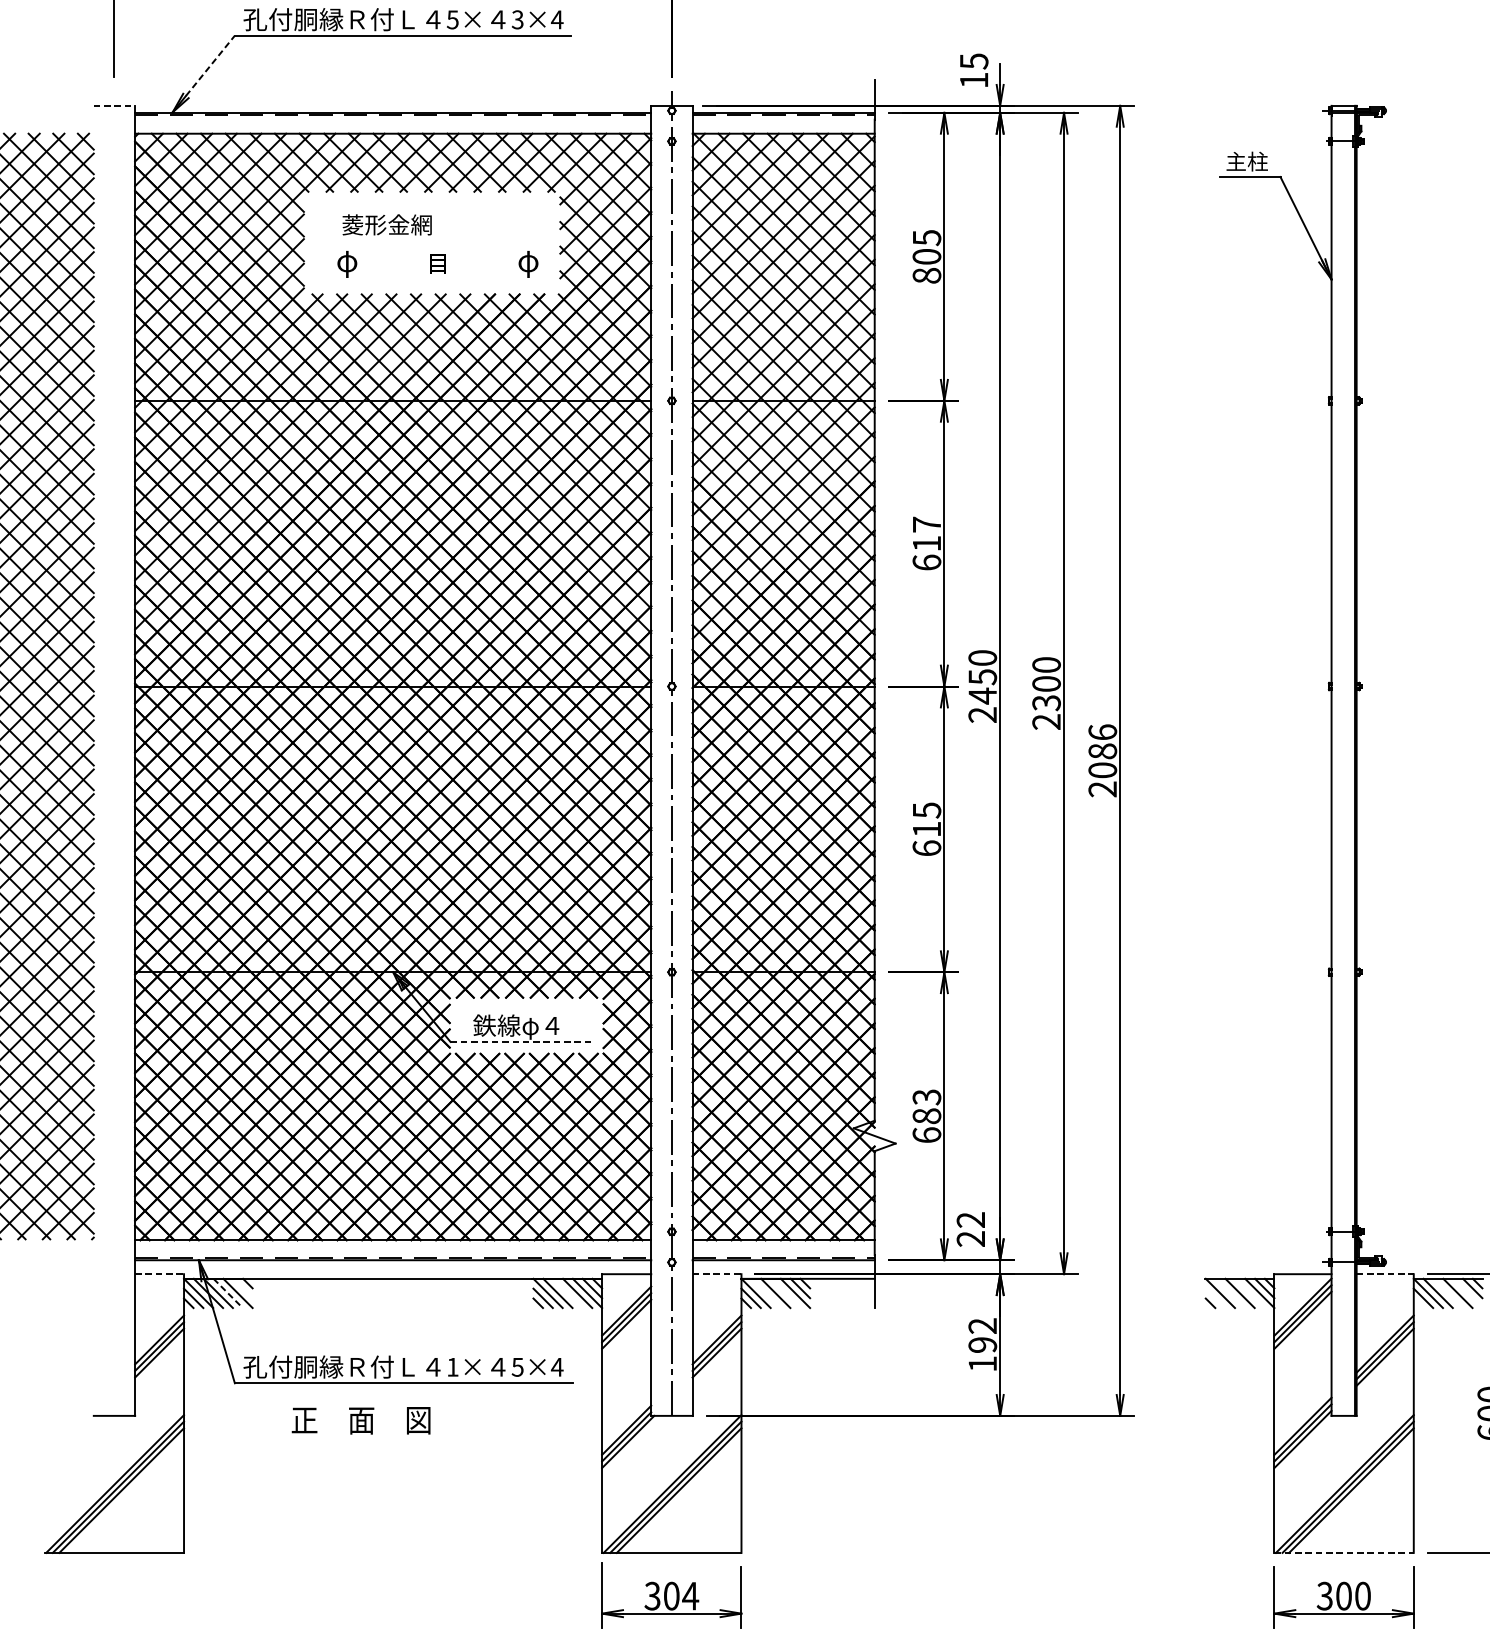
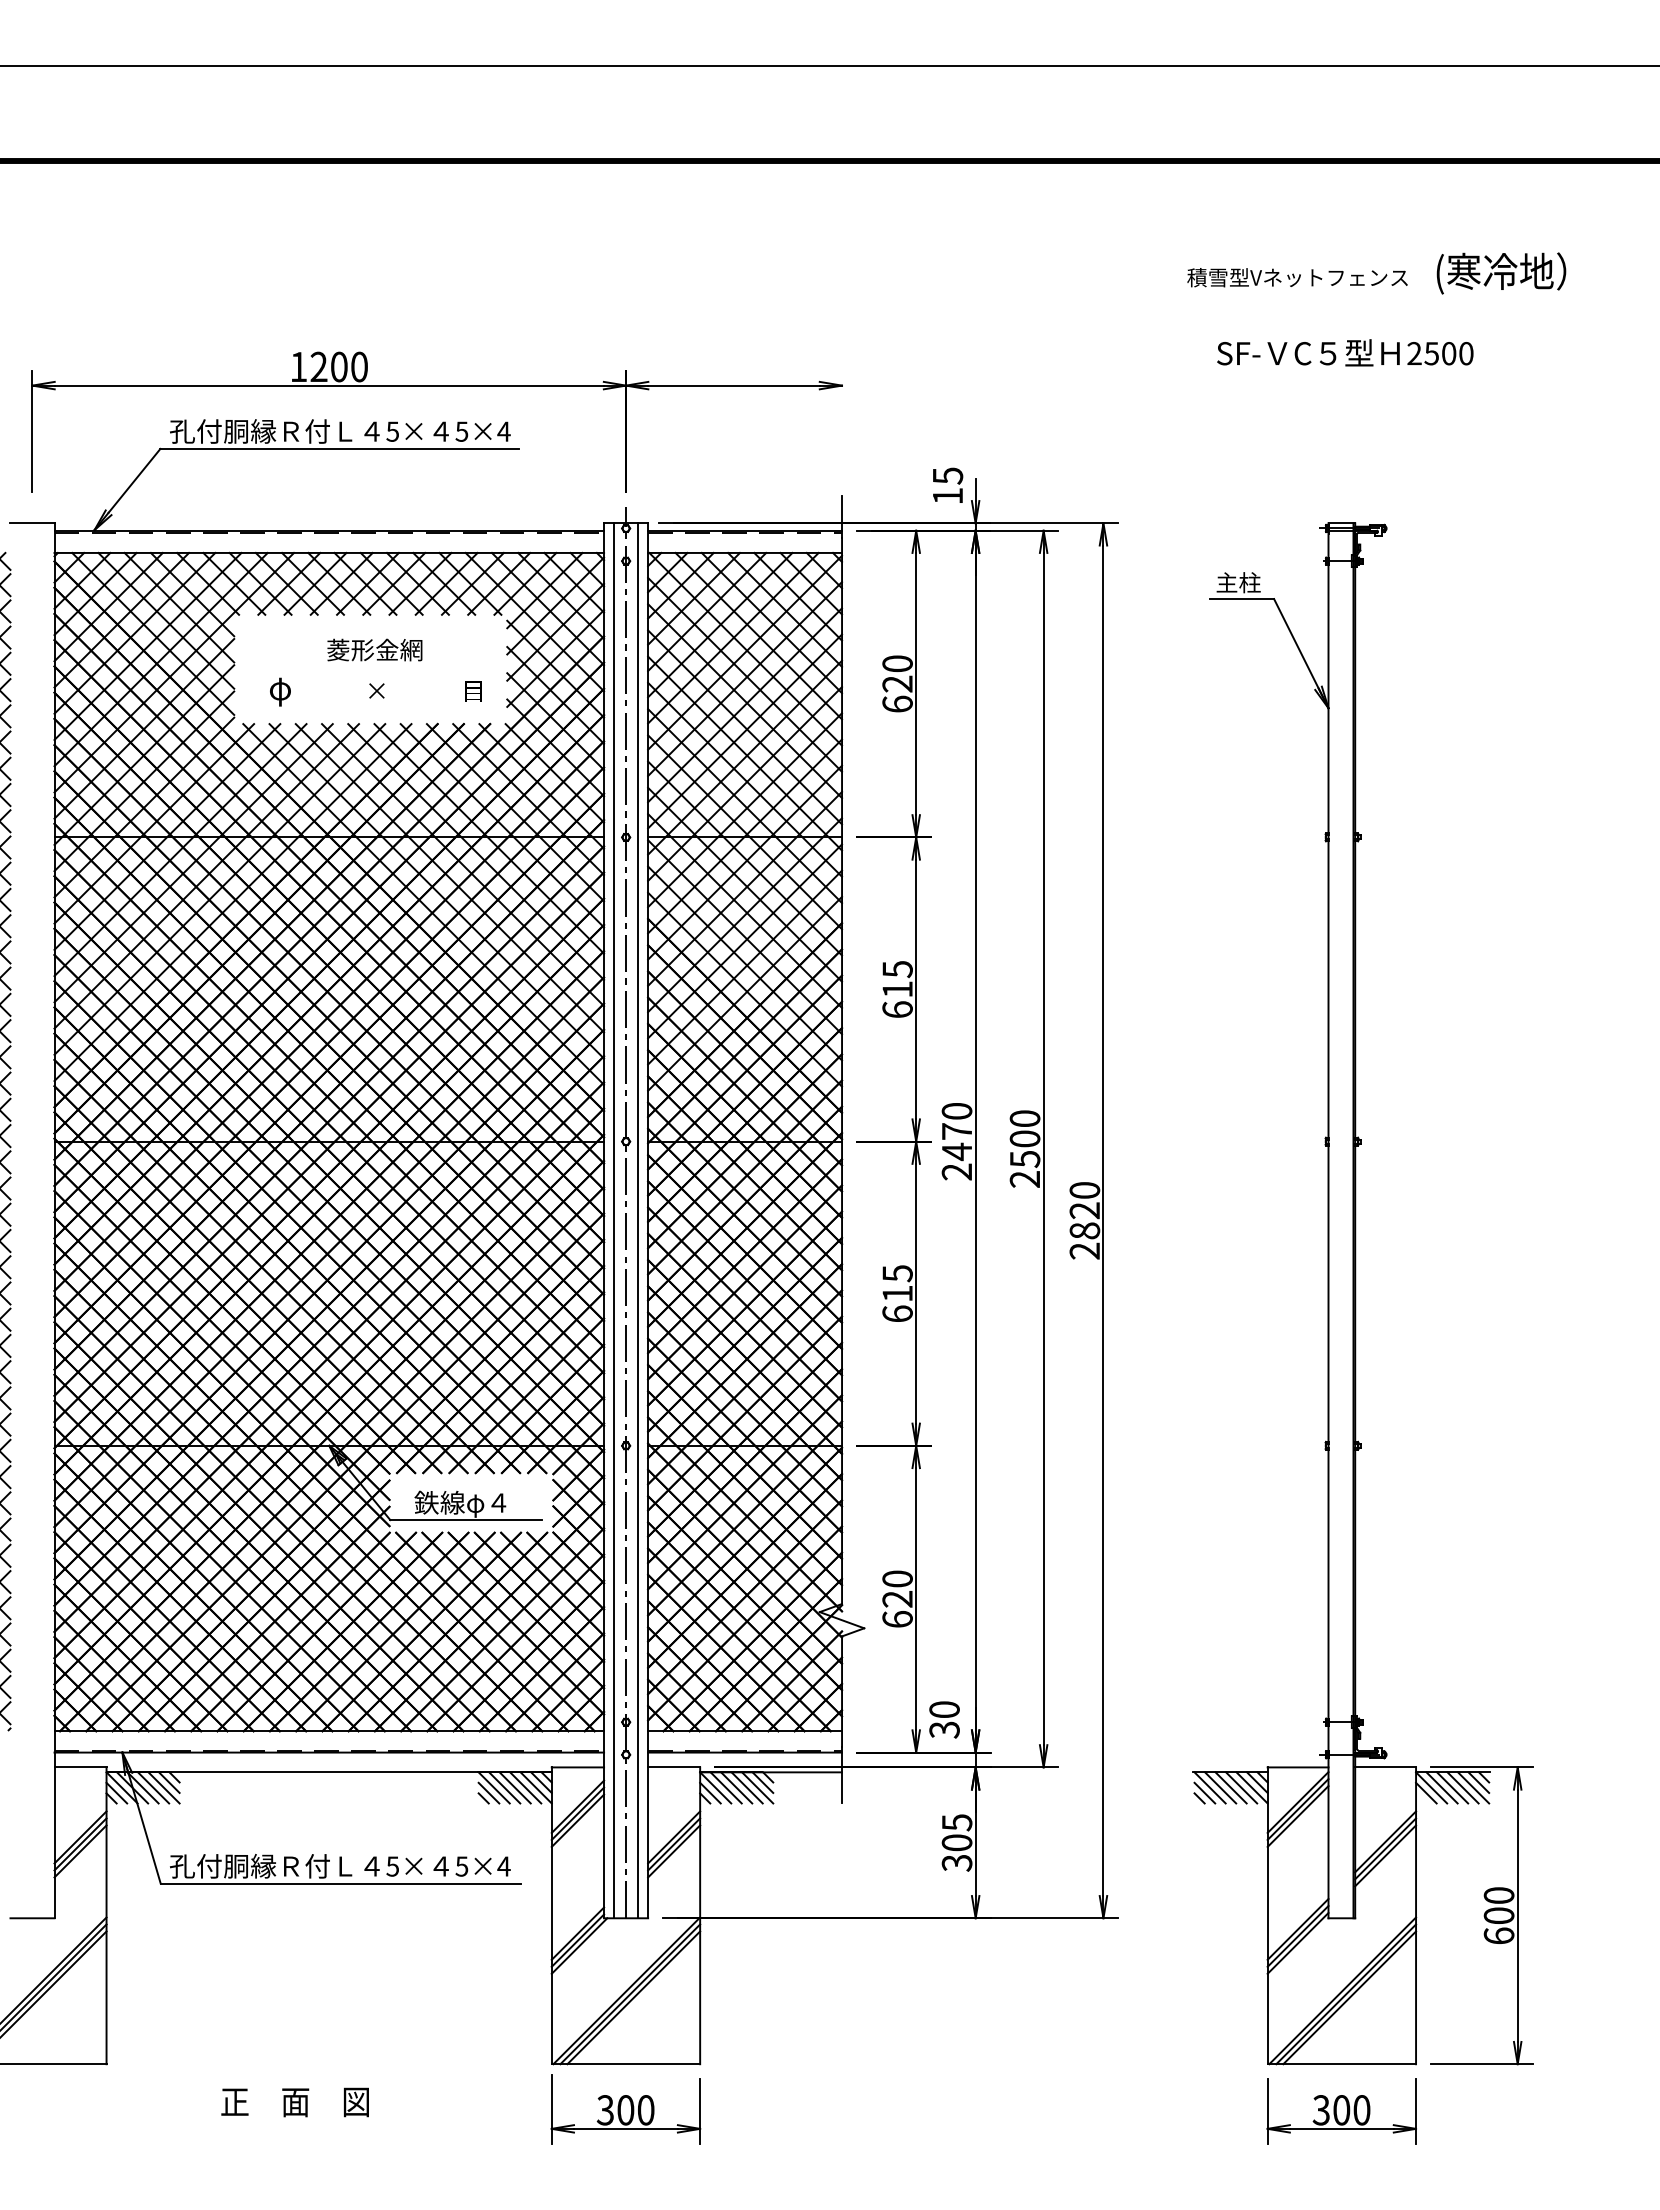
text: (518, 19) -> (462, 431), 3×4 -> 5×4
line: (210, 65) -> (134, 480), dashed -> solid
line: (114, 106) -> (32, 523), dashed -> solid
text: (386, 224) -> (374, 649), moved
text: (926, 256) -> (897, 683), 805 -> 620
text: (437, 263) -> (376, 691), 目 -> ×
text: (527, 263) -> (472, 691), φ -> 目
text: (926, 524) -> (897, 969), 617 -> 615
text: (983, 677) -> (957, 1131), 2450 -> 2470
text: (1046, 703) -> (1024, 1159), 2300 -> 2500
text: (1102, 751) -> (1084, 1210), 2086 -> 2820
line: (660, 760) -> (613, 1220), added
line: (683, 760) -> (638, 1220), added
line: (522, 1042) -> (466, 1520), dashed -> solid
text: (926, 1106) -> (897, 1588), 683 -> 620
text: (970, 1229) -> (944, 1719), 22 -> 30
line: (160, 1274) -> (81, 1767), dashed -> solid
line: (717, 1274) -> (674, 1767), dashed -> solid
line: (1386, 1274) -> (1386, 1767), dashed -> solid
line: (243, 1288) -> (169, 1782), added
line: (228, 1293) -> (153, 1787), dashed -> solid
line: (567, 1293) -> (514, 1787), added
line: (765, 1293) -> (725, 1787), added
line: (785, 1293) -> (746, 1787), added
line: (1230, 1293) -> (1220, 1787), added
line: (1249, 1293) -> (1241, 1787), added
line: (1448, 1293) -> (1452, 1787), added
line: (1467, 1293) -> (1473, 1787), added
line: (1215, 1297) -> (1204, 1792), added
text: (982, 1344) -> (956, 1842), 192 -> 305
text: (452, 1367) -> (392, 1866), 1× -> 5×
text: (360, 1420) -> (294, 2102), moved
line: (1344, 1553) -> (1342, 2064), dashed -> solid
text: (690, 1596) -> (645, 2110), 304 -> 300

